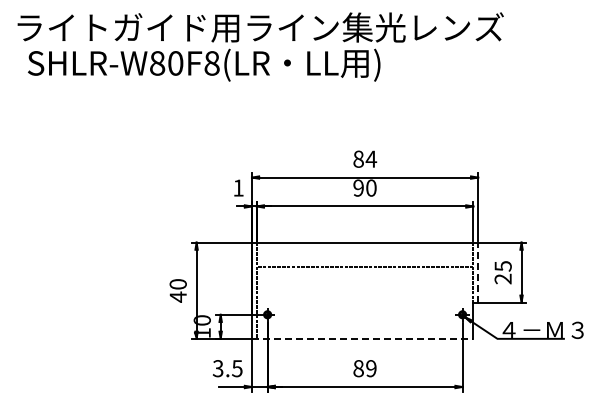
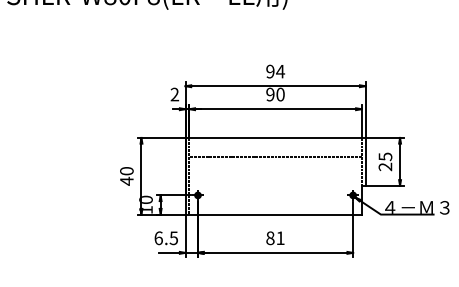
text: (358, 158) -> (270, 71), 84 -> 94
text: (238, 187) -> (174, 94), 1 -> 2
line: (478, 272) -> (365, 161), dashed -> solid
line: (362, 338) -> (273, 214), dashed -> solid
text: (217, 368) -> (158, 238), 3.5 -> 6.5
text: (371, 368) -> (280, 238), 89 -> 81

